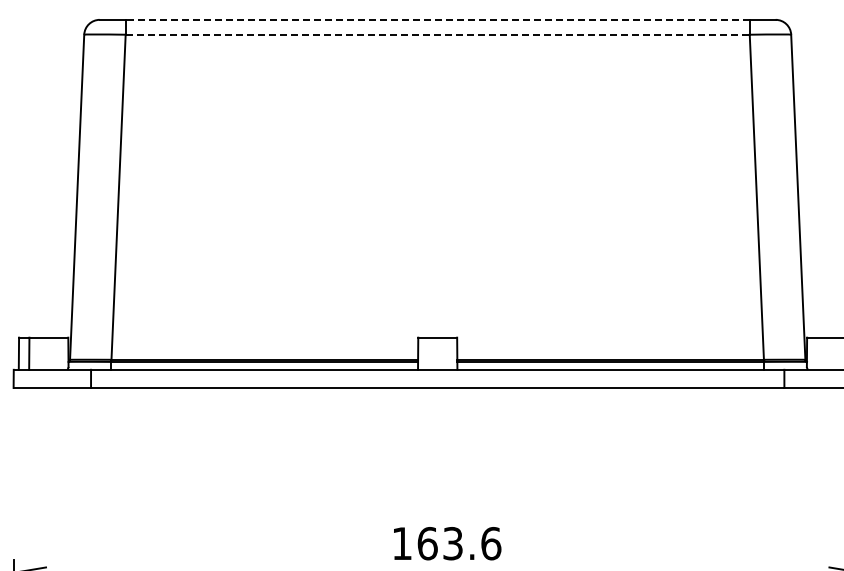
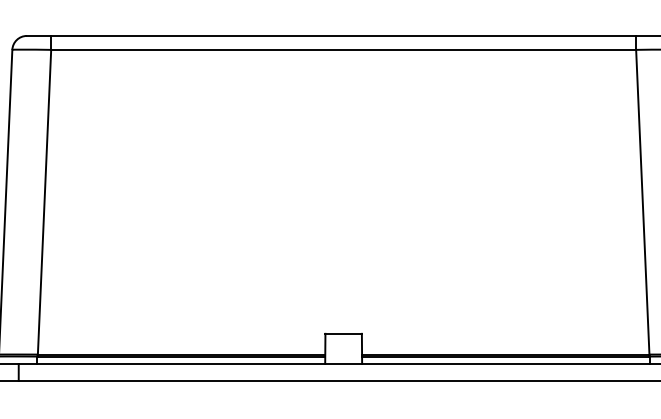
line: (437, 19) -> (343, 35), dashed -> solid
line: (438, 34) -> (344, 49), dashed -> solid

